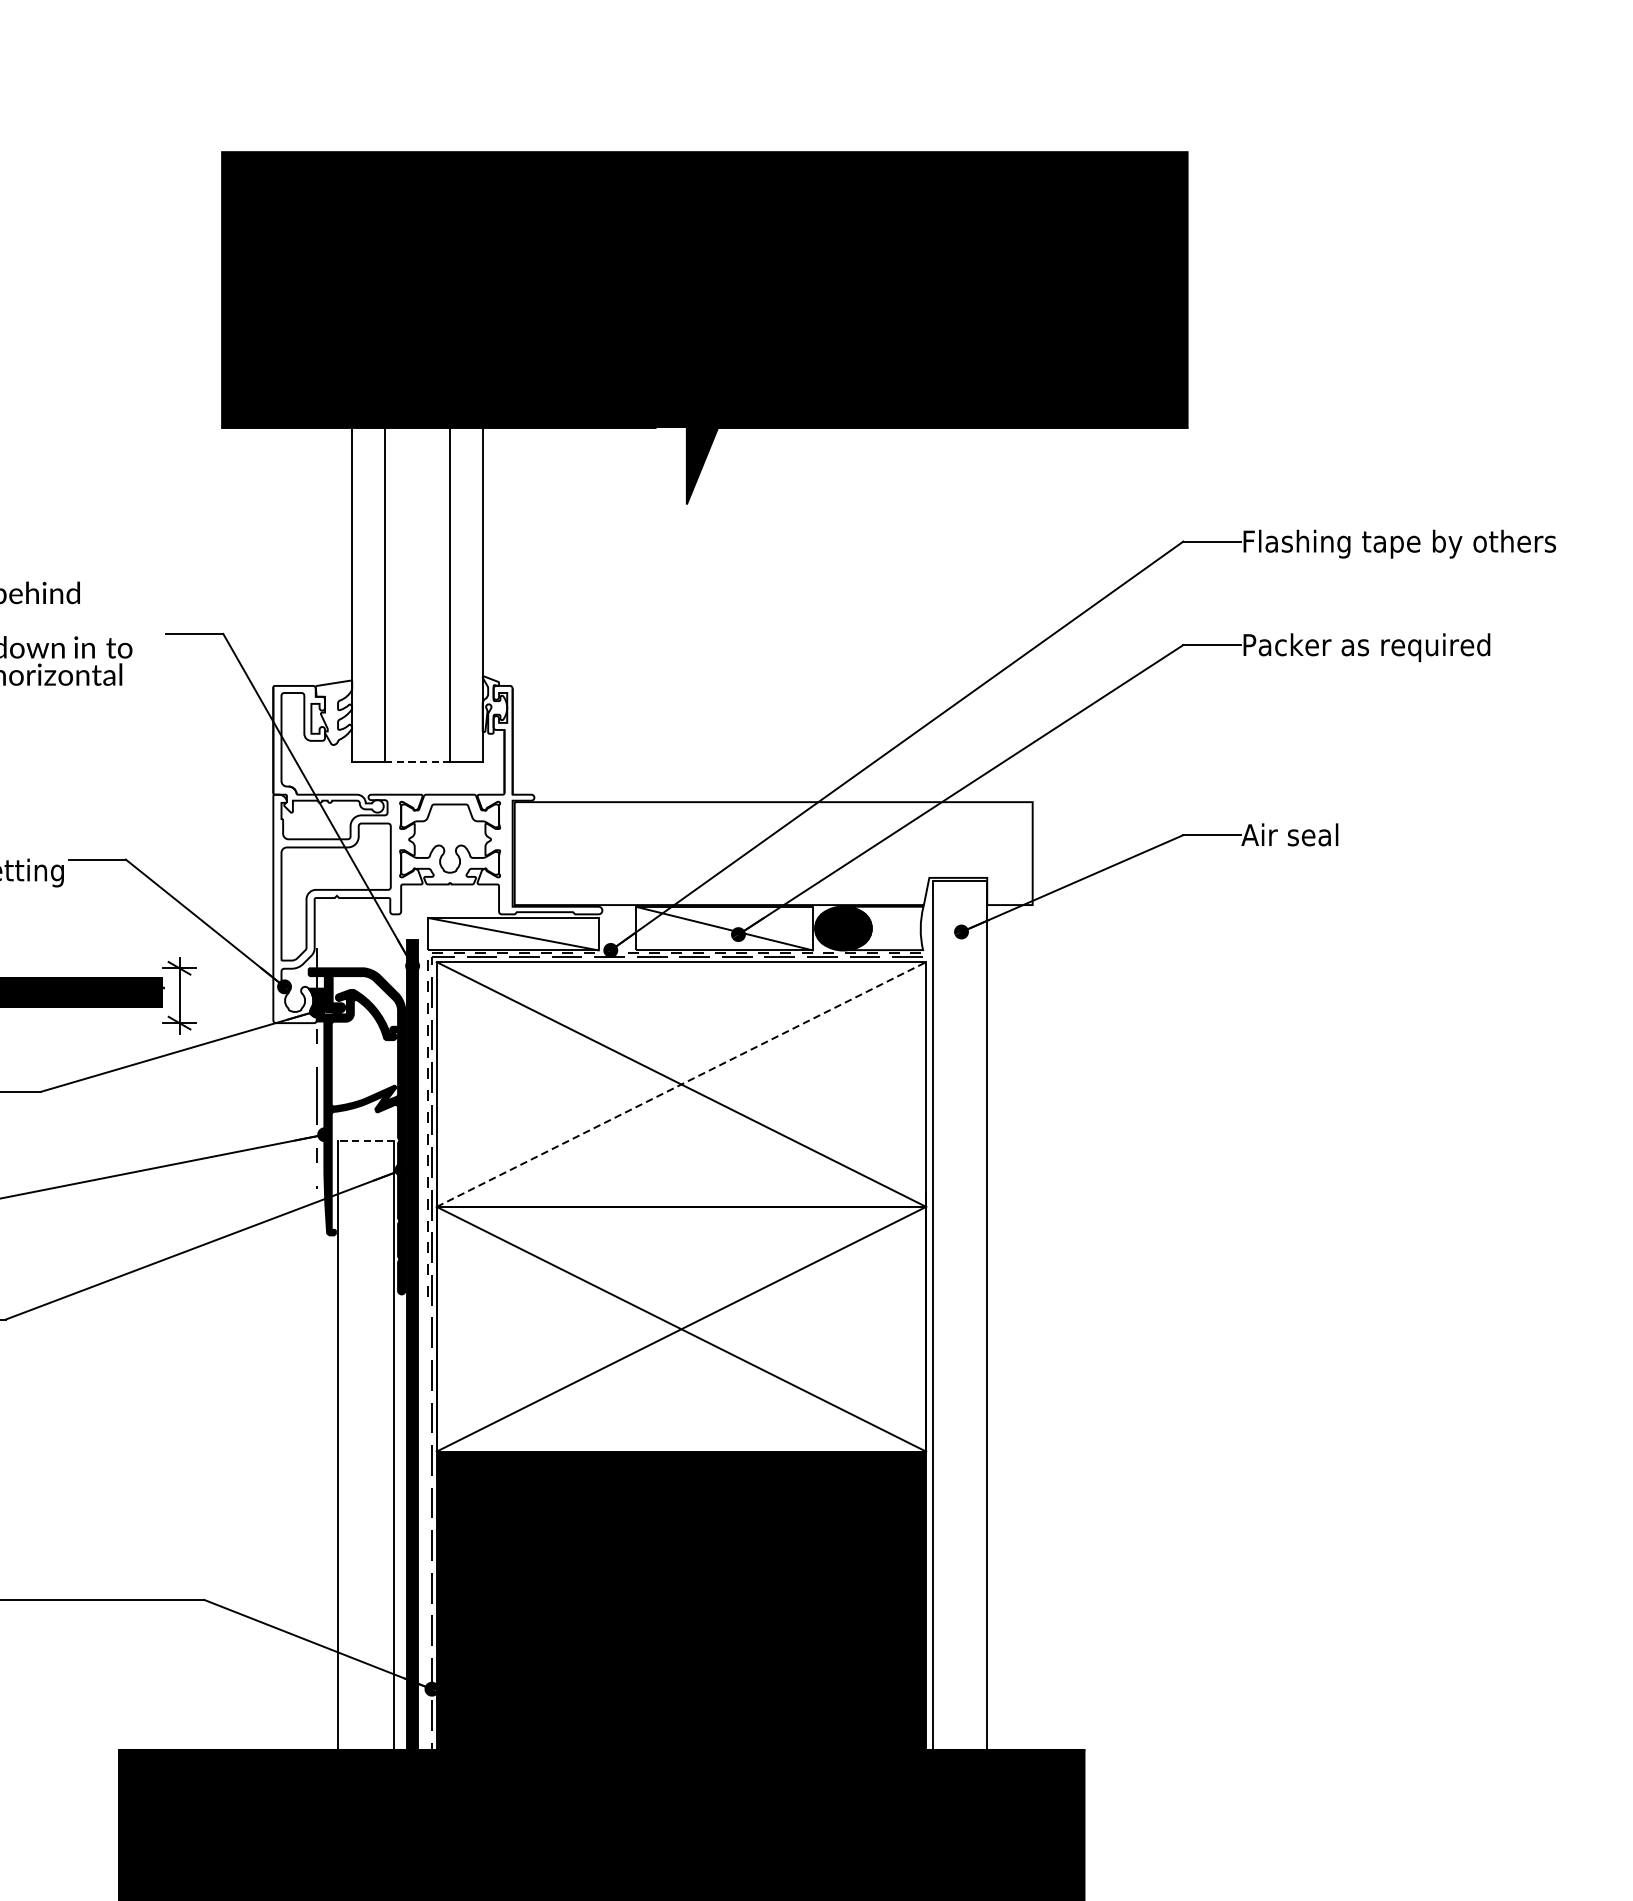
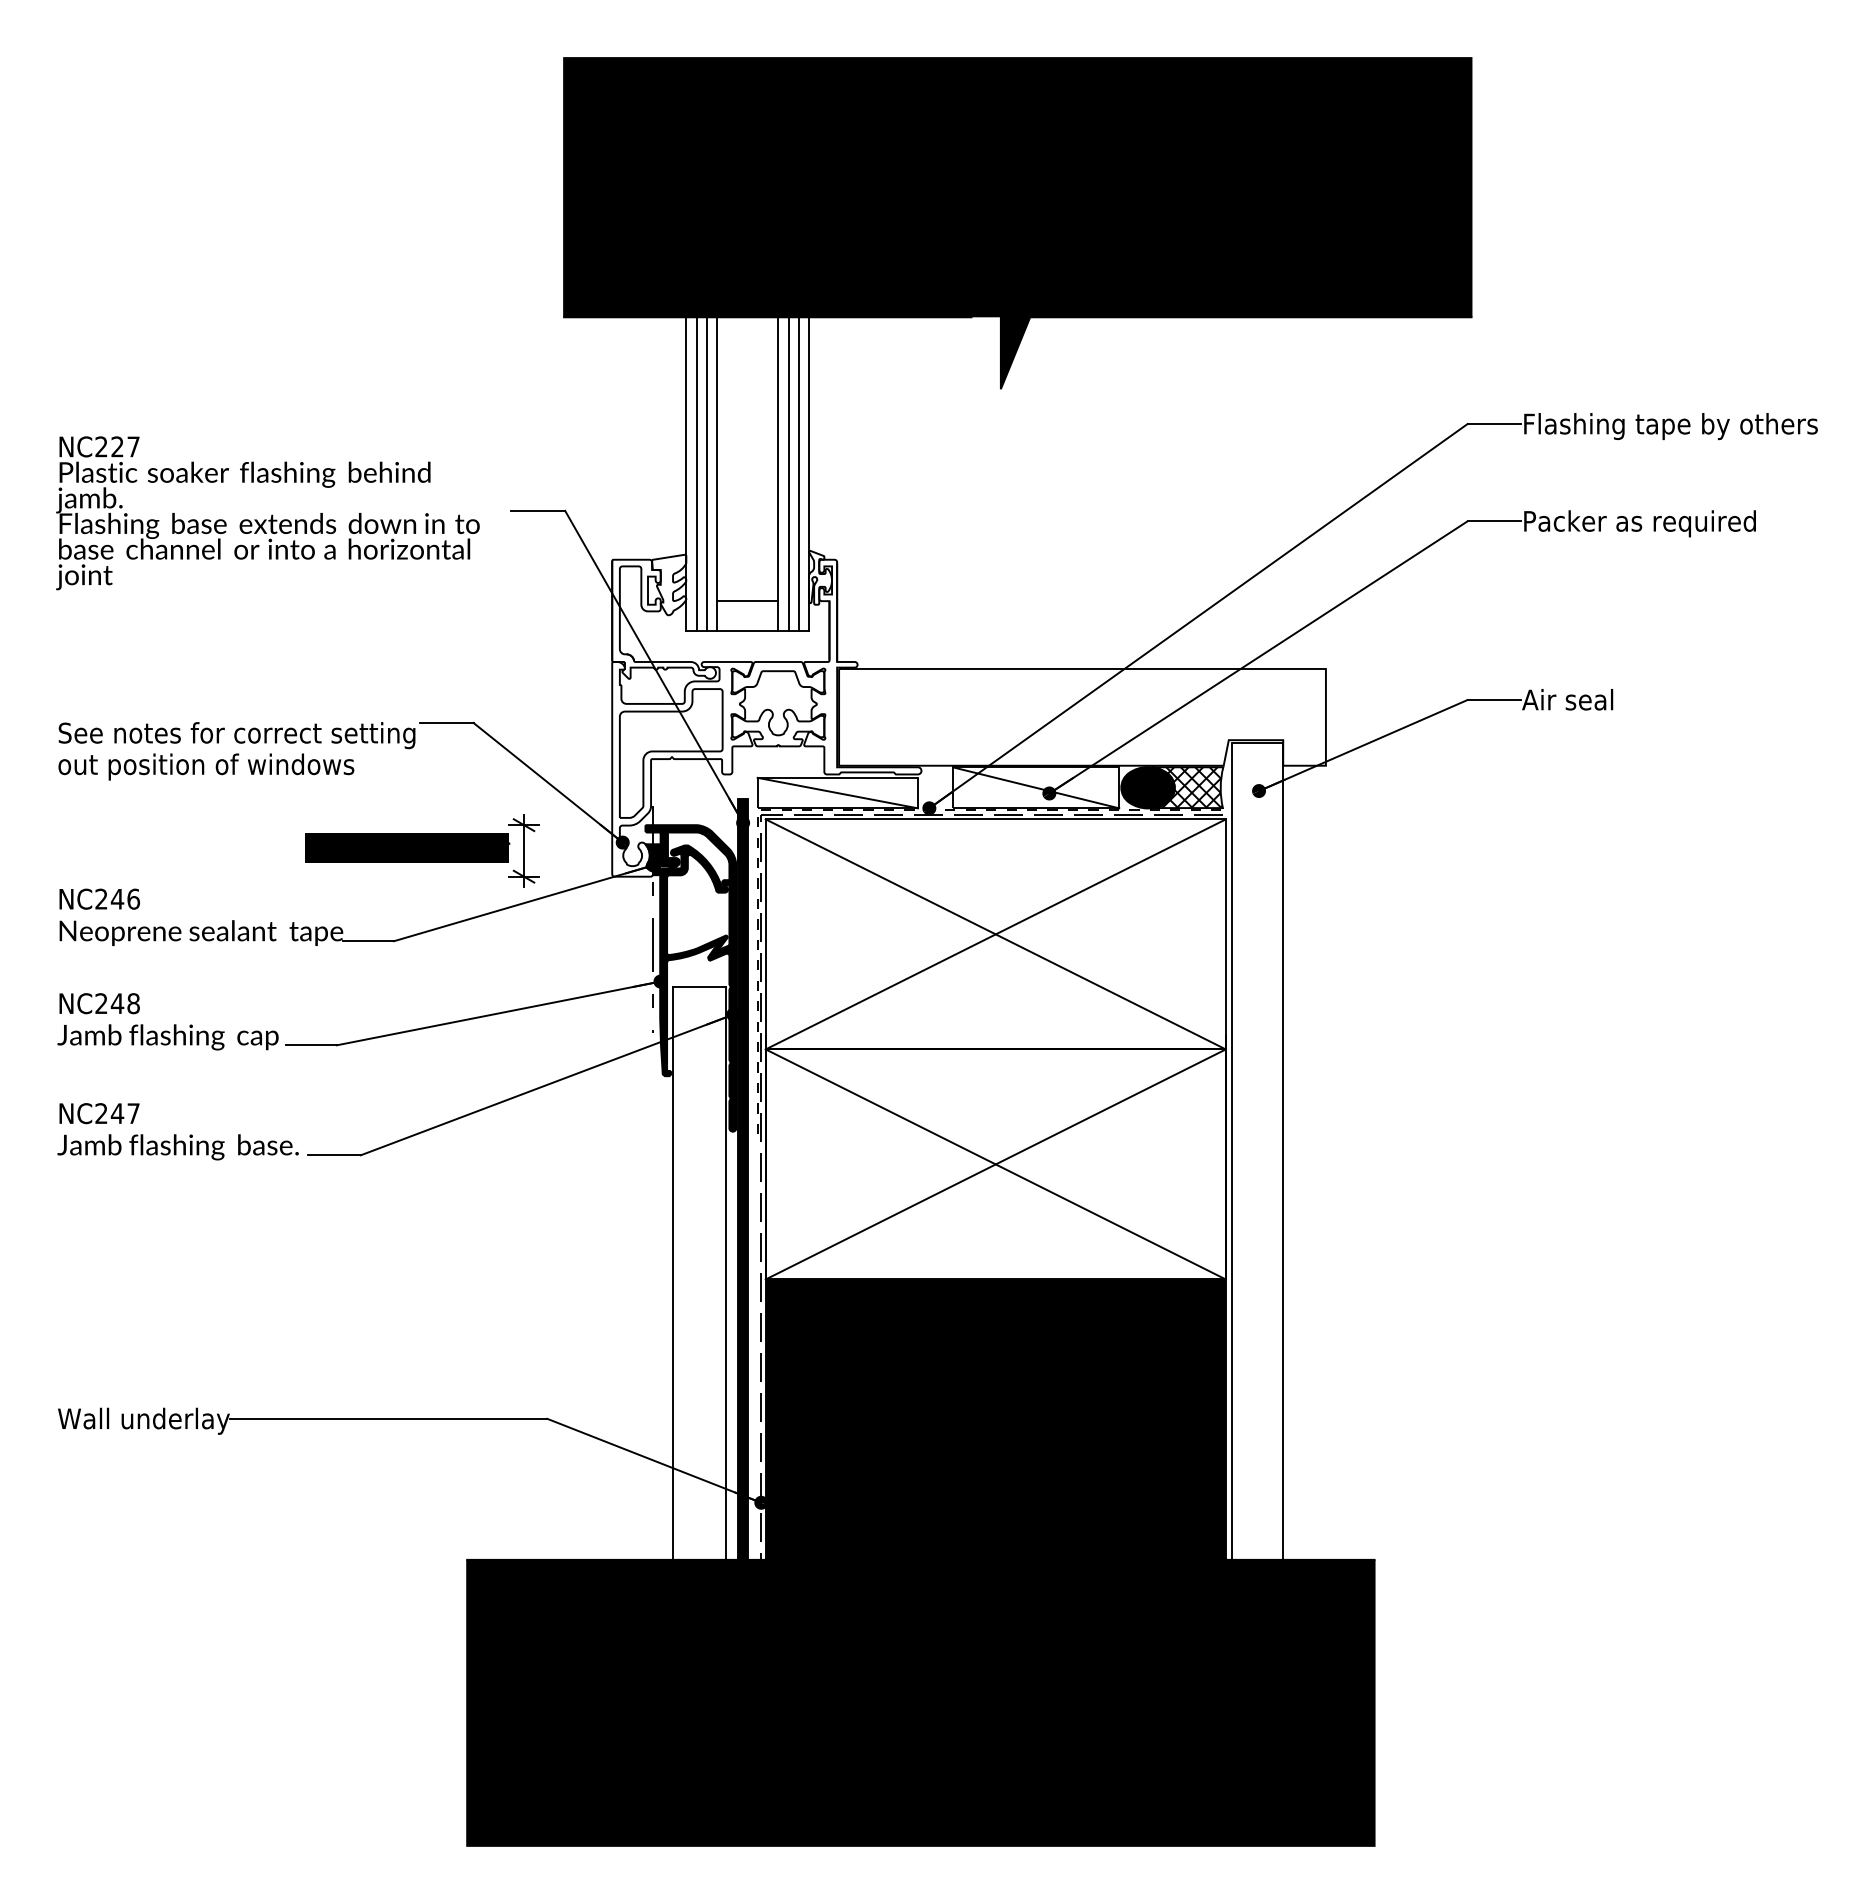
line: (363, 587) -> (696, 467), added
line: (373, 587) -> (706, 467), added
line: (460, 587) -> (788, 467), added
line: (471, 587) -> (798, 467), added
line: (417, 729) -> (747, 600), added
line: (417, 762) -> (747, 631), dashed -> solid
hatch: (888, 928) -> (1190, 787), added
line: (682, 1084) -> (996, 934), dashed -> solid
line: (366, 1141) -> (699, 987), dashed -> solid

